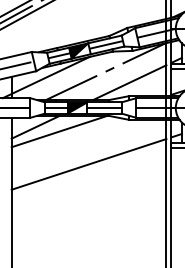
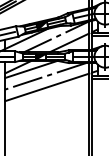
line: (85, 144) -> (45, 76), added

